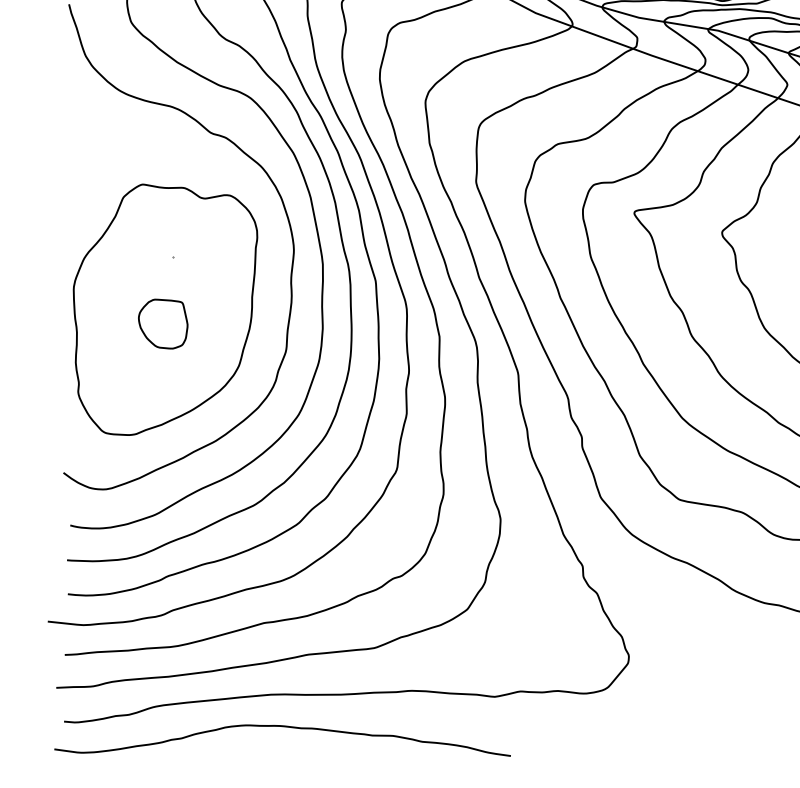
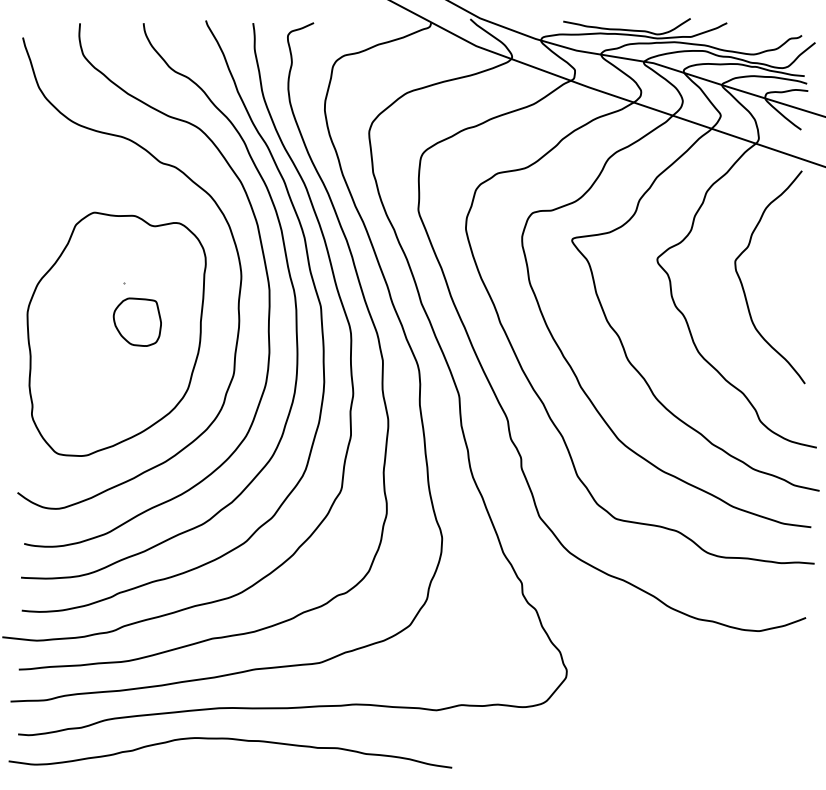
part: (162, 323) -> (136, 321), moved

